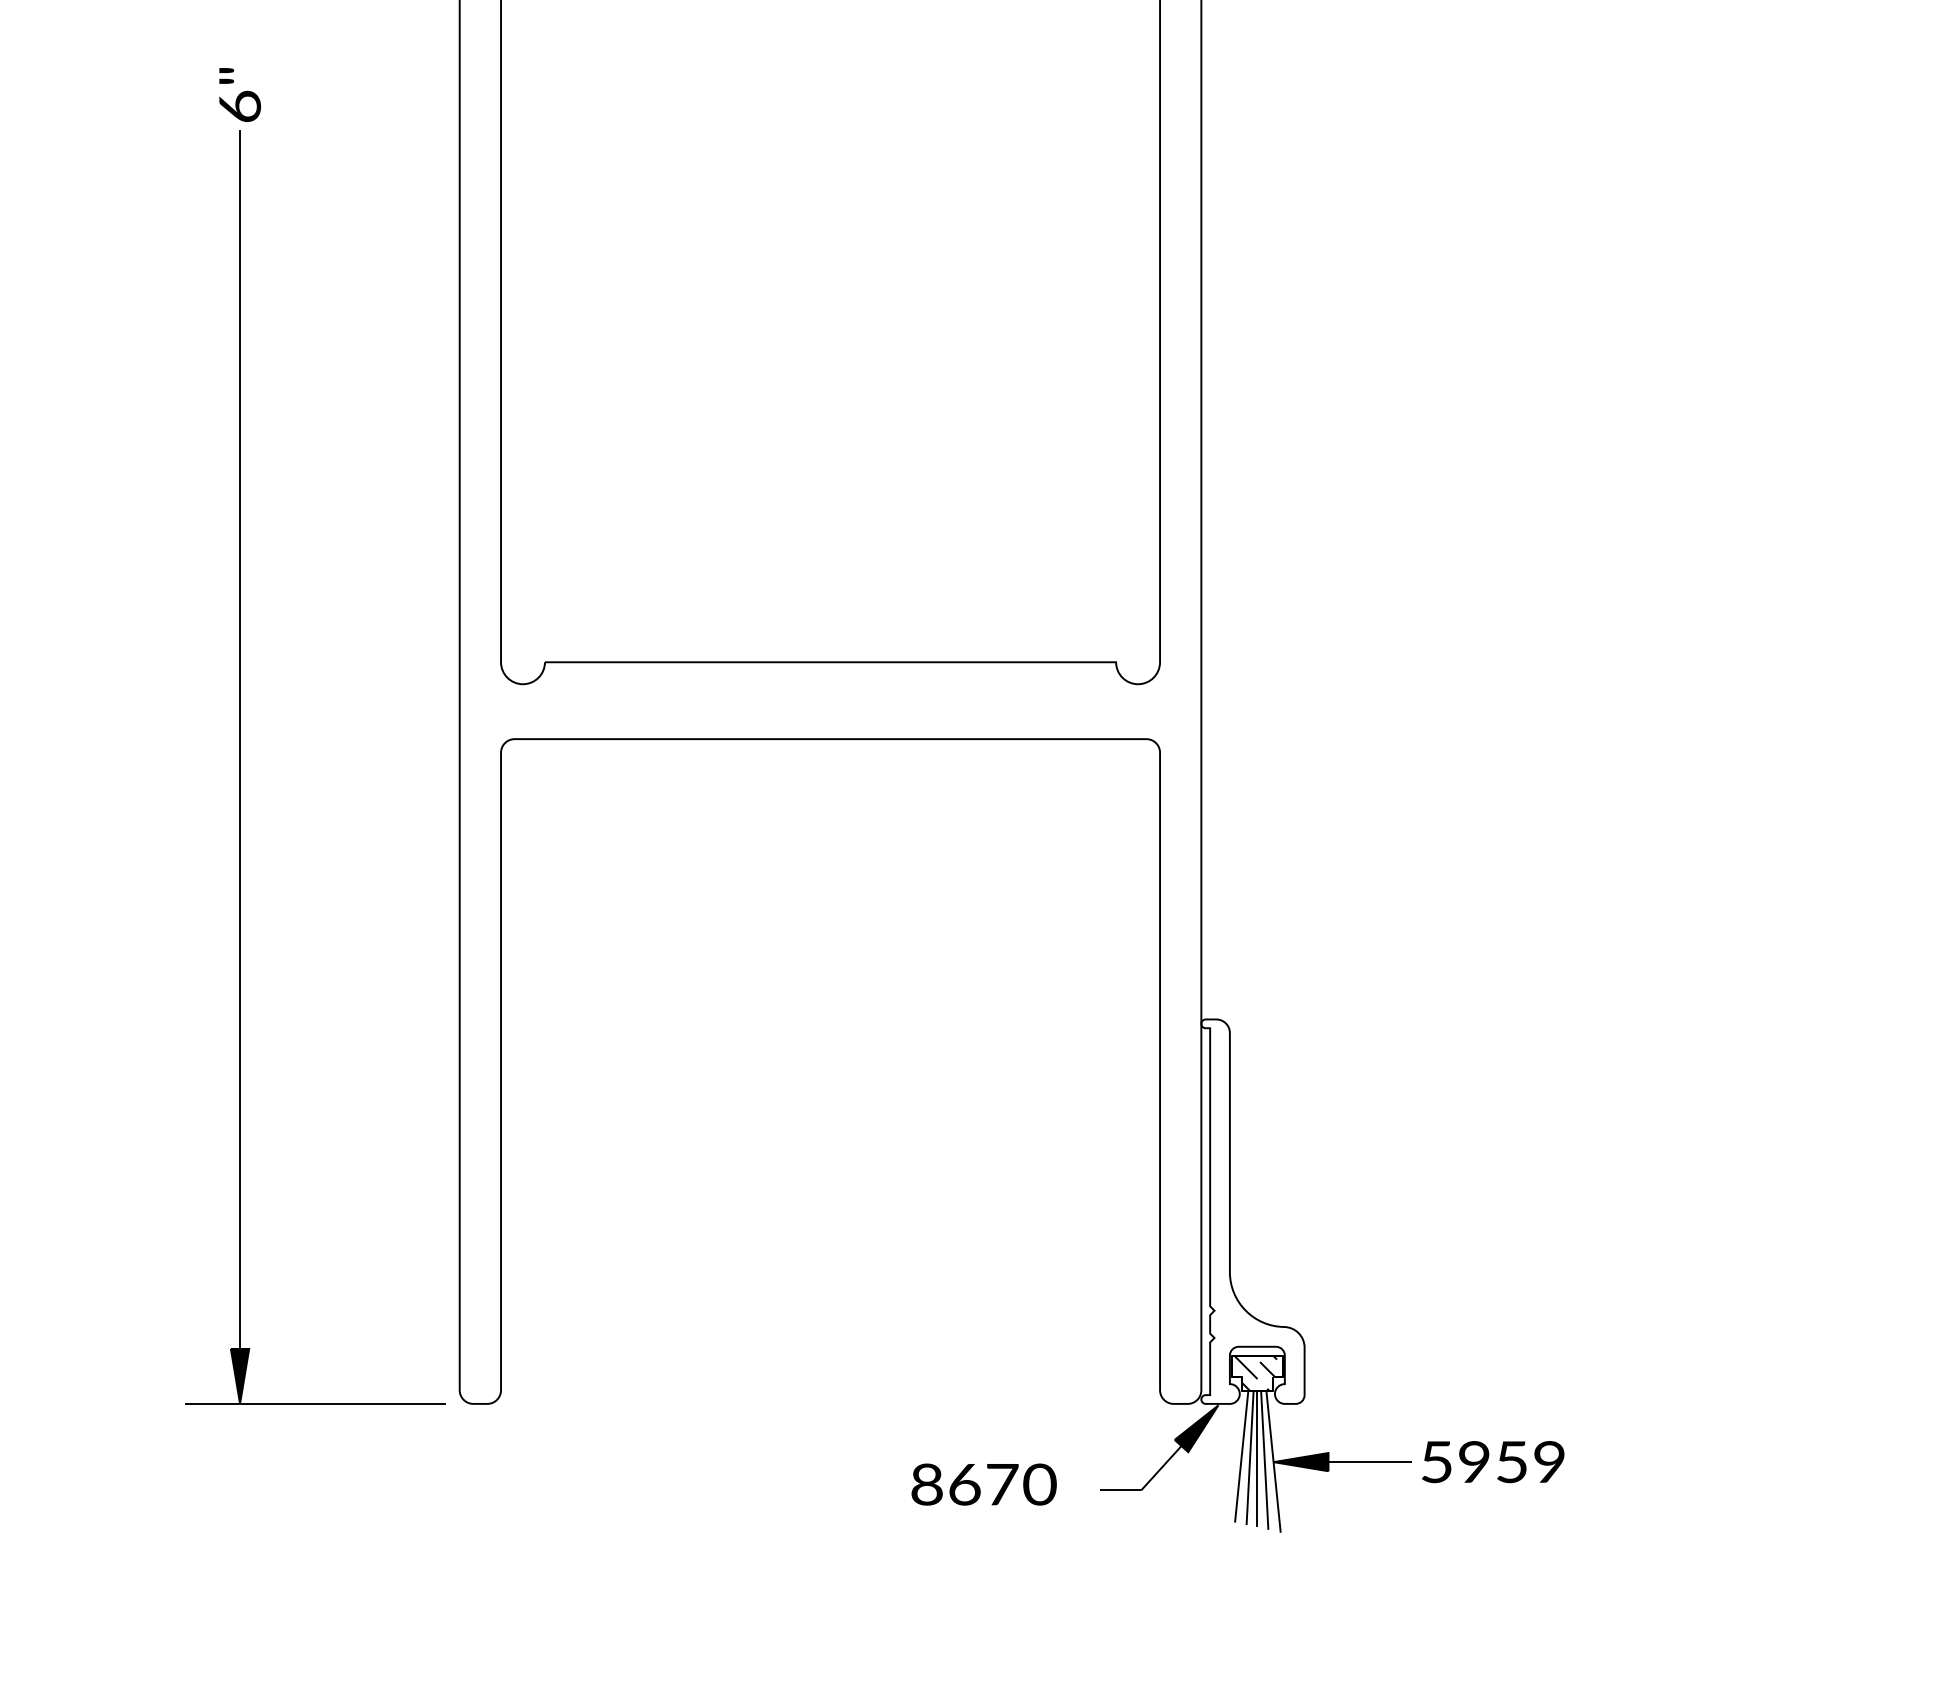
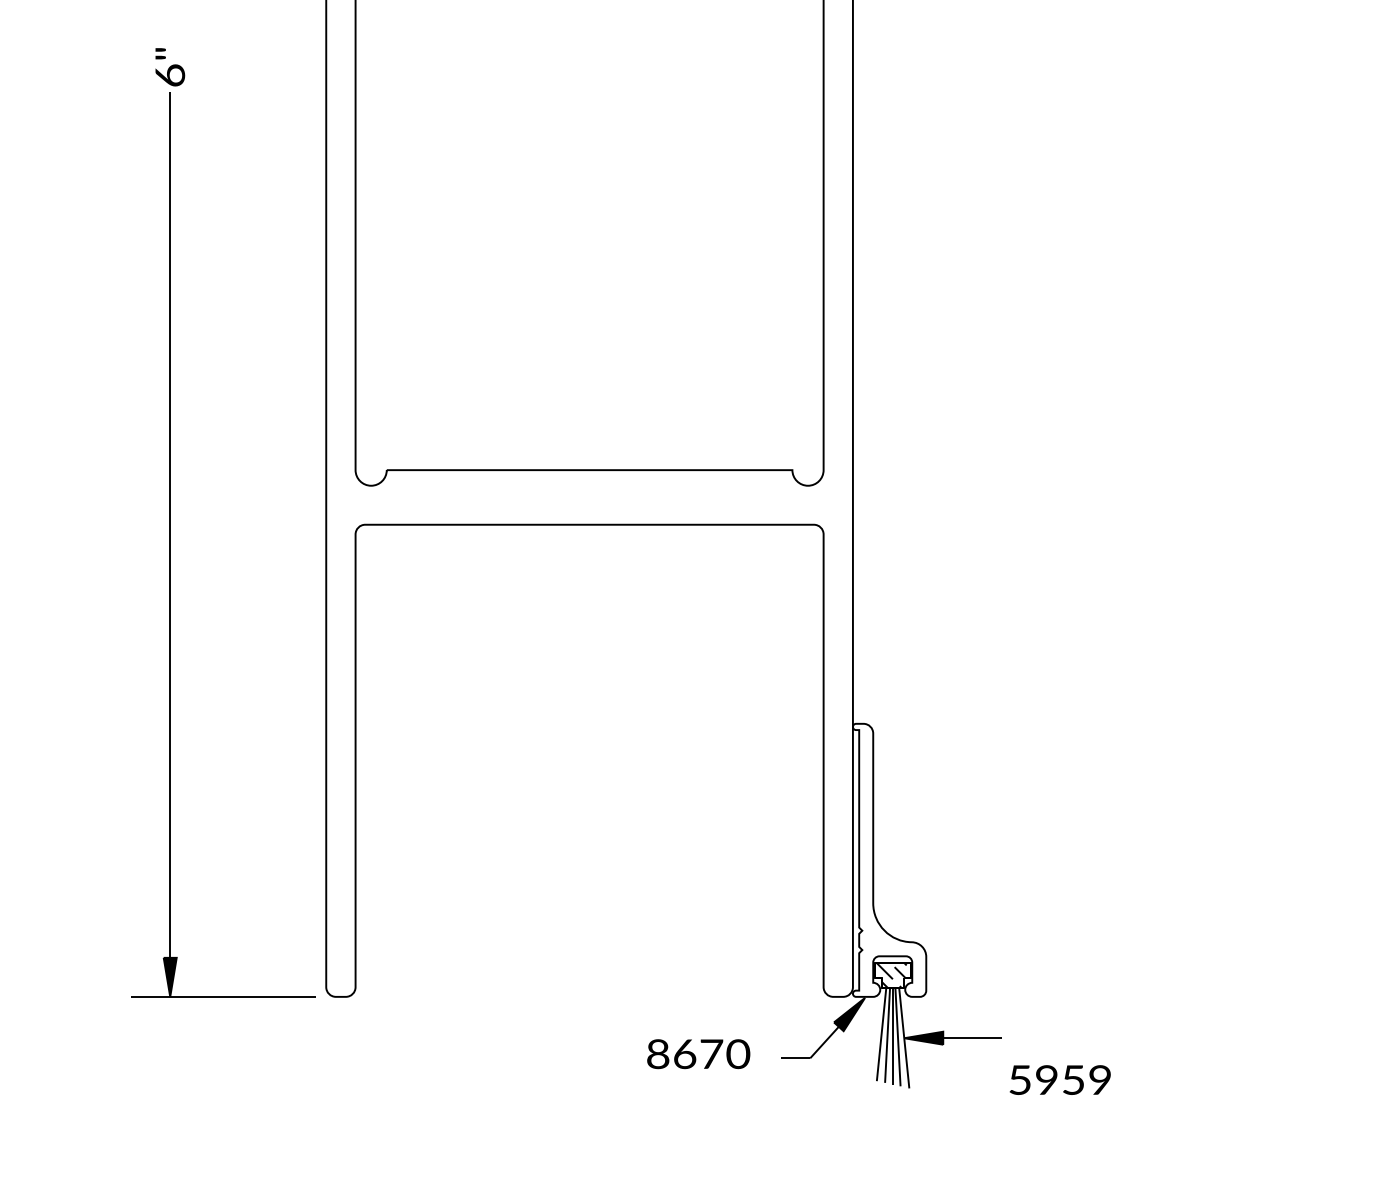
text: (1493, 1462) -> (1060, 1080), moved

